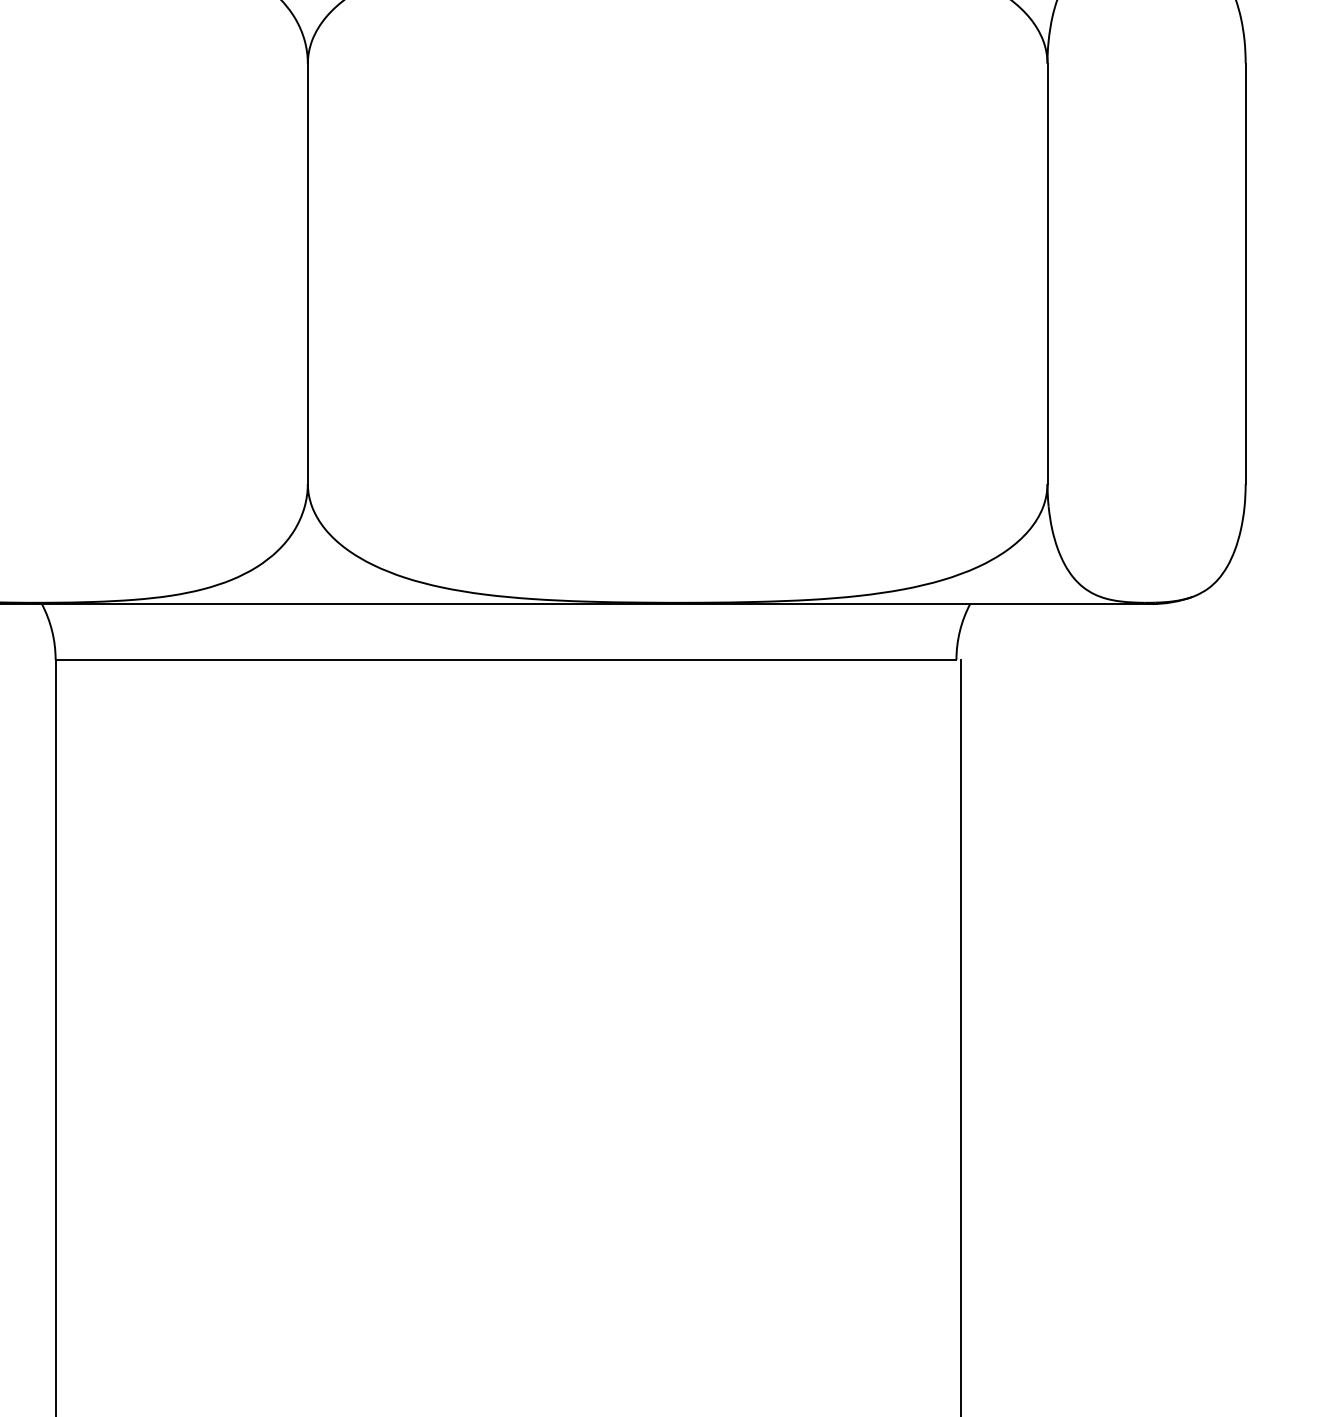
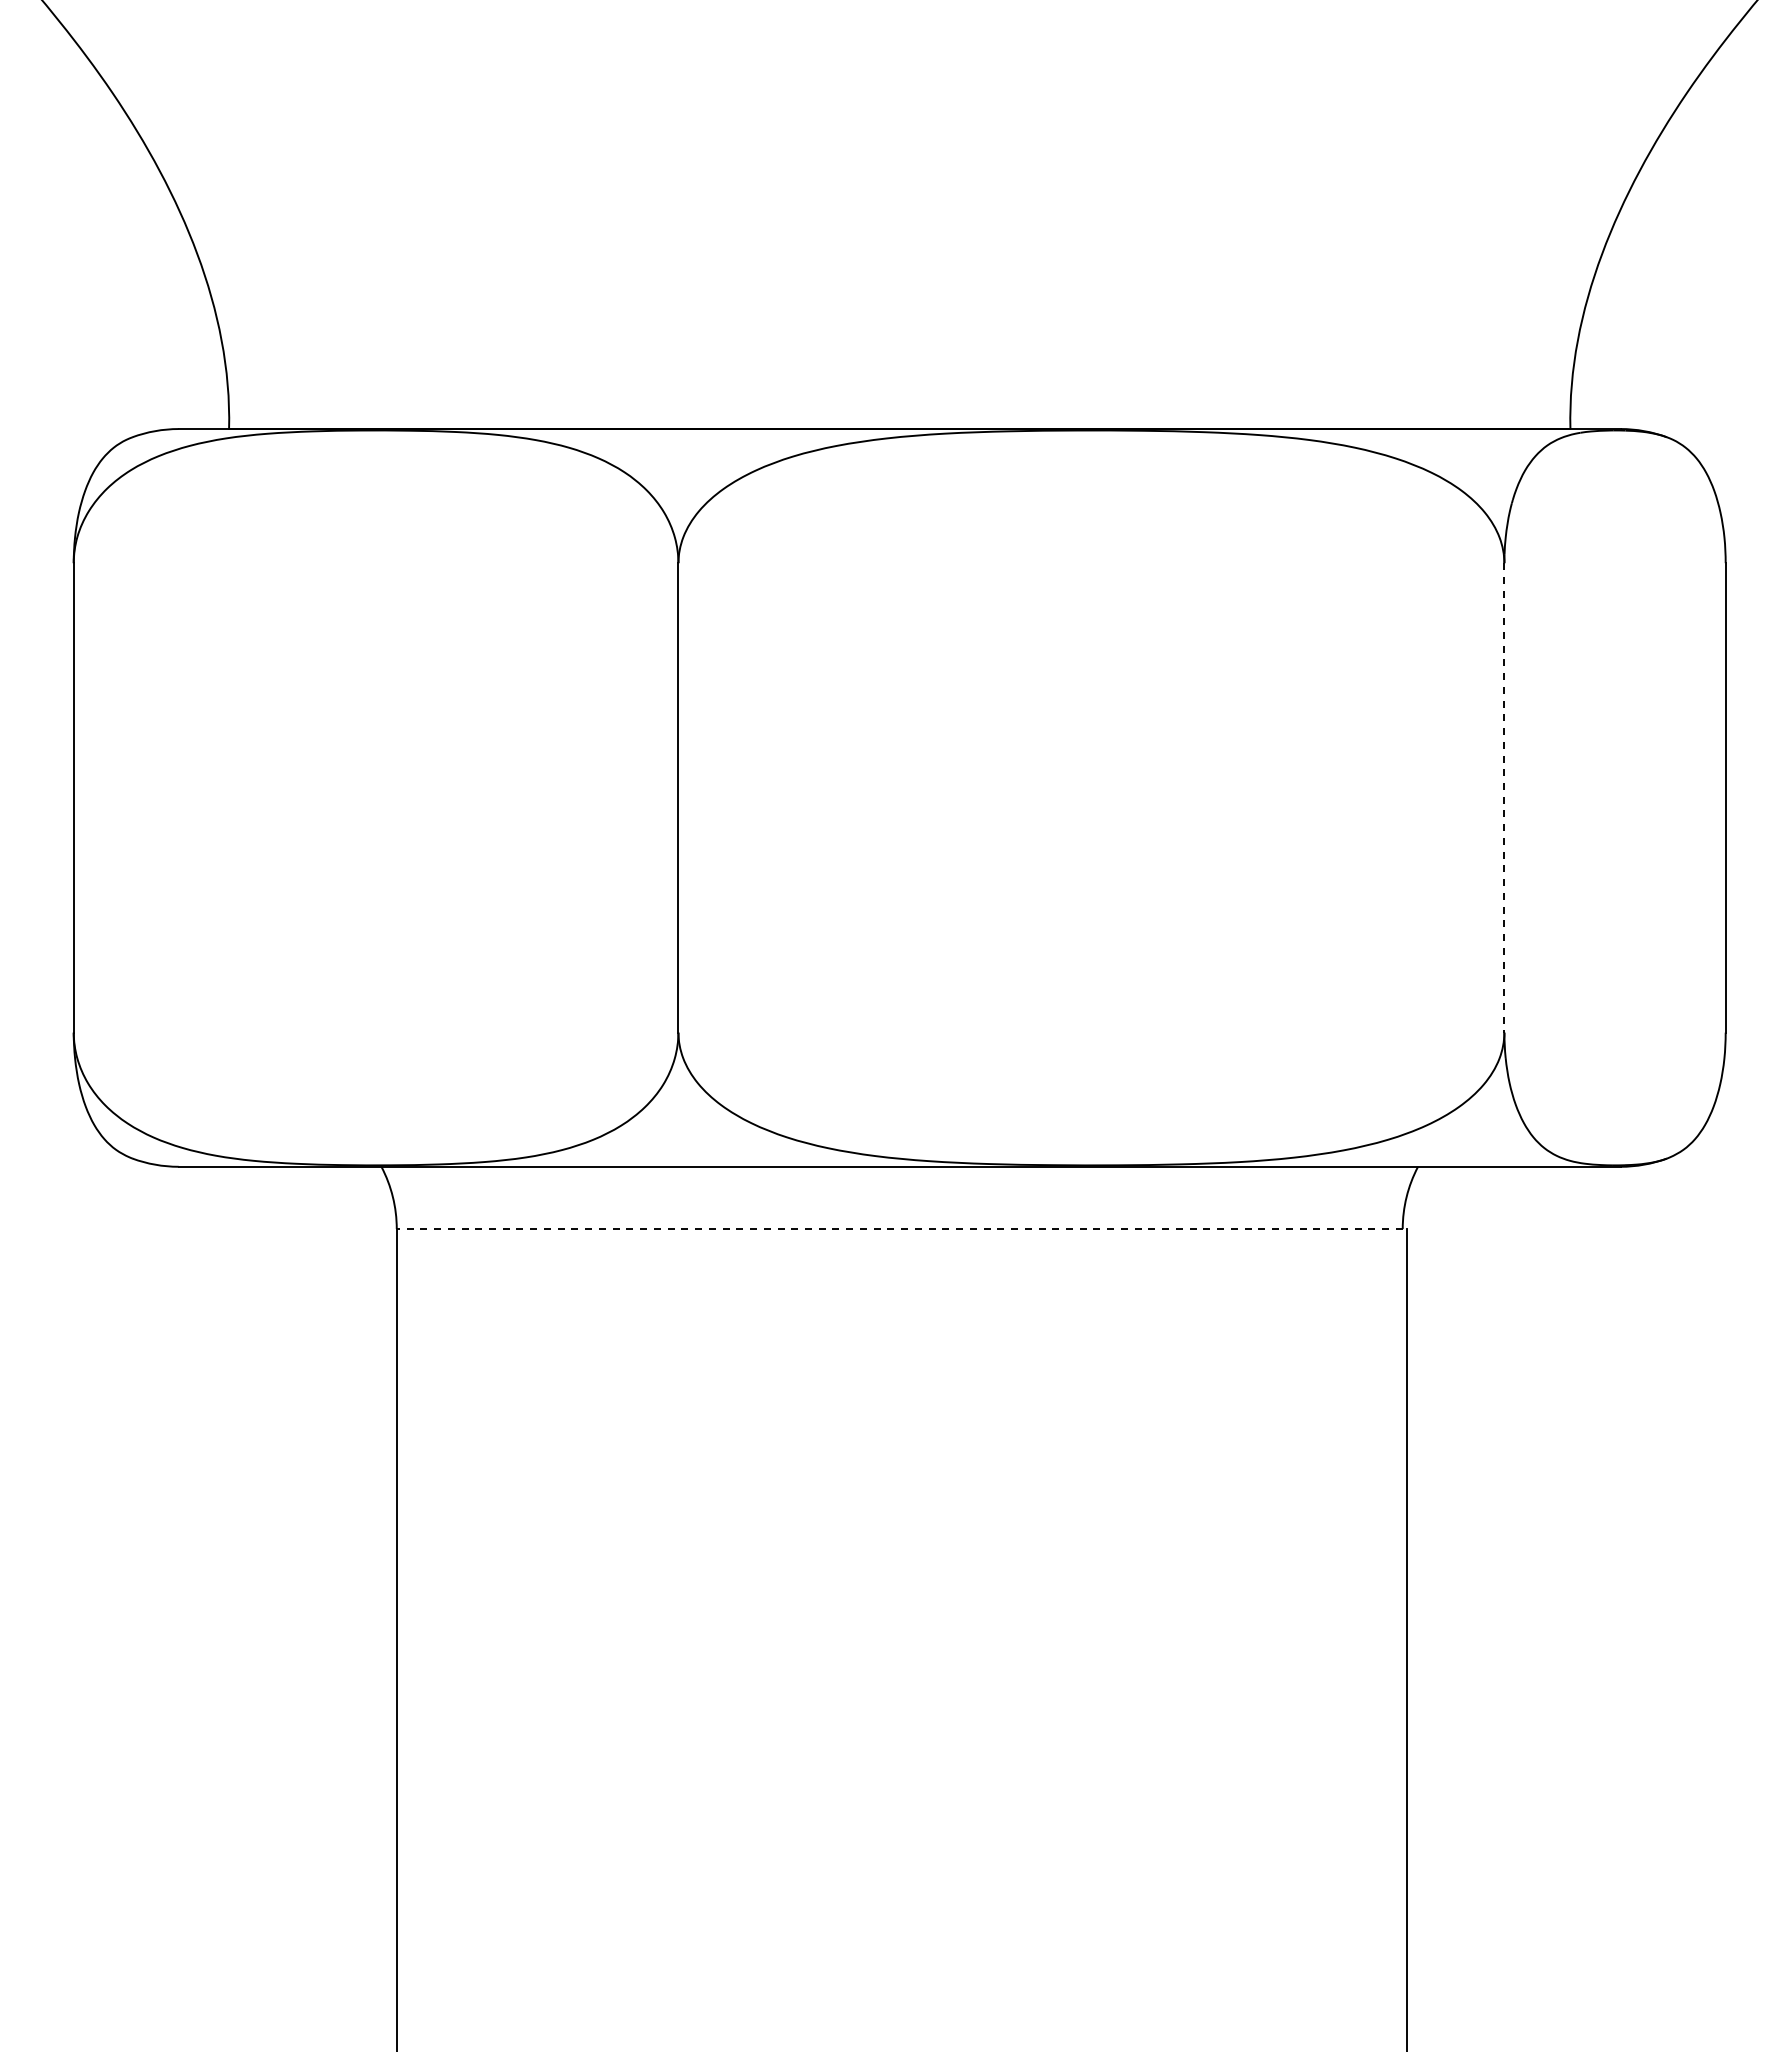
line: (1047, 273) -> (1504, 797), solid -> dashed
line: (505, 660) -> (899, 1229), solid -> dashed

